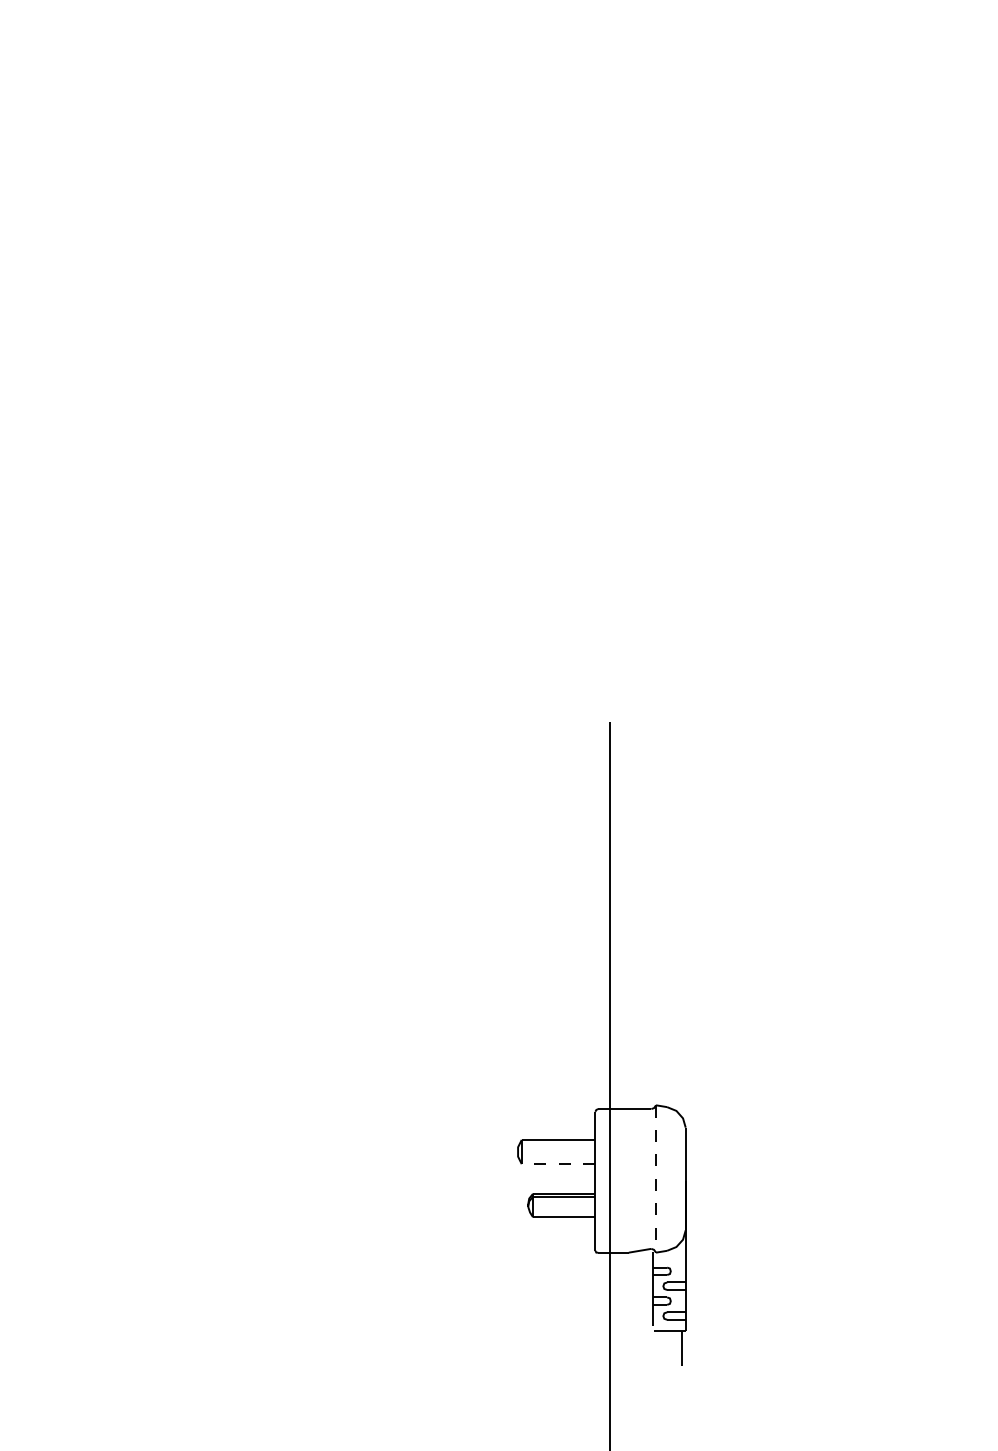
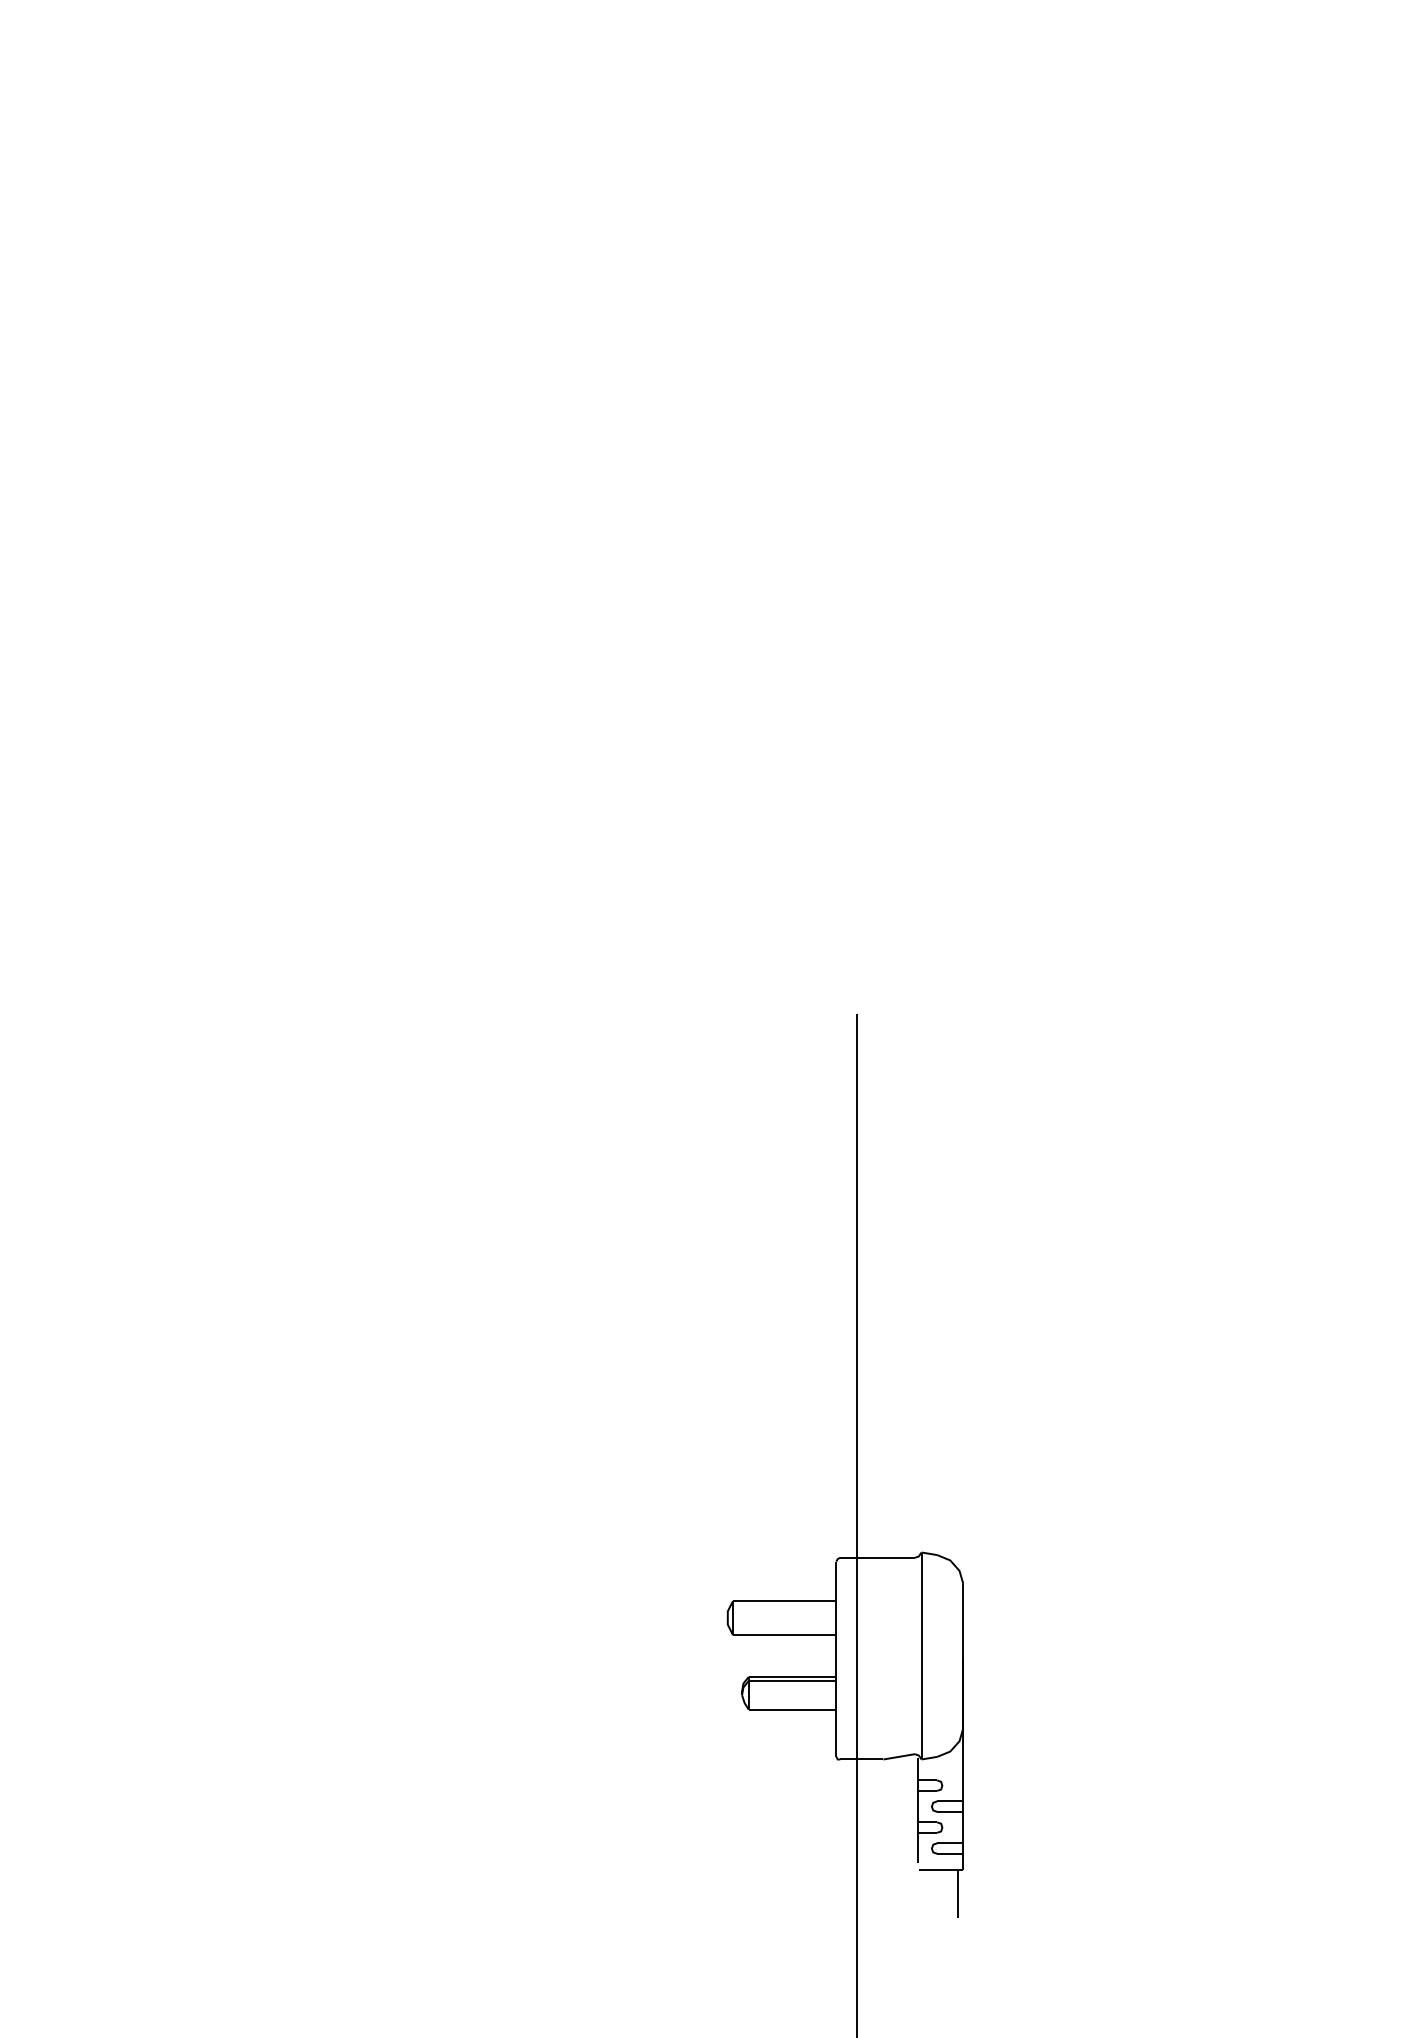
line: (558, 1164) -> (784, 1635), dashed -> solid
line: (655, 1179) -> (921, 1656), dashed -> solid

